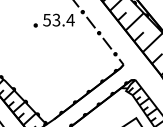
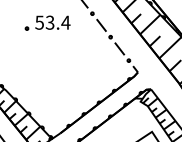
part: (54, 19) -> (47, 22), moved

